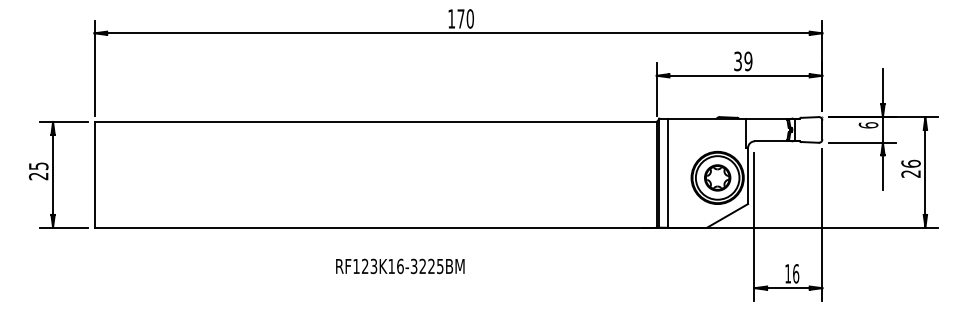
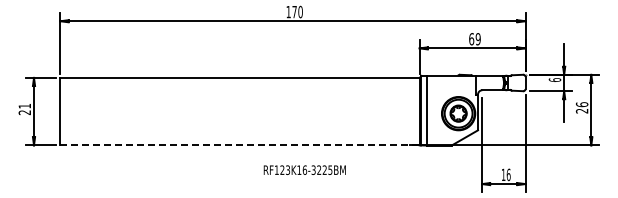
text: (737, 61) -> (471, 39), 39 -> 69
text: (38, 166) -> (24, 106), 25 -> 21
line: (376, 227) -> (240, 145), solid -> dashed
text: (399, 265) -> (304, 169), moved

